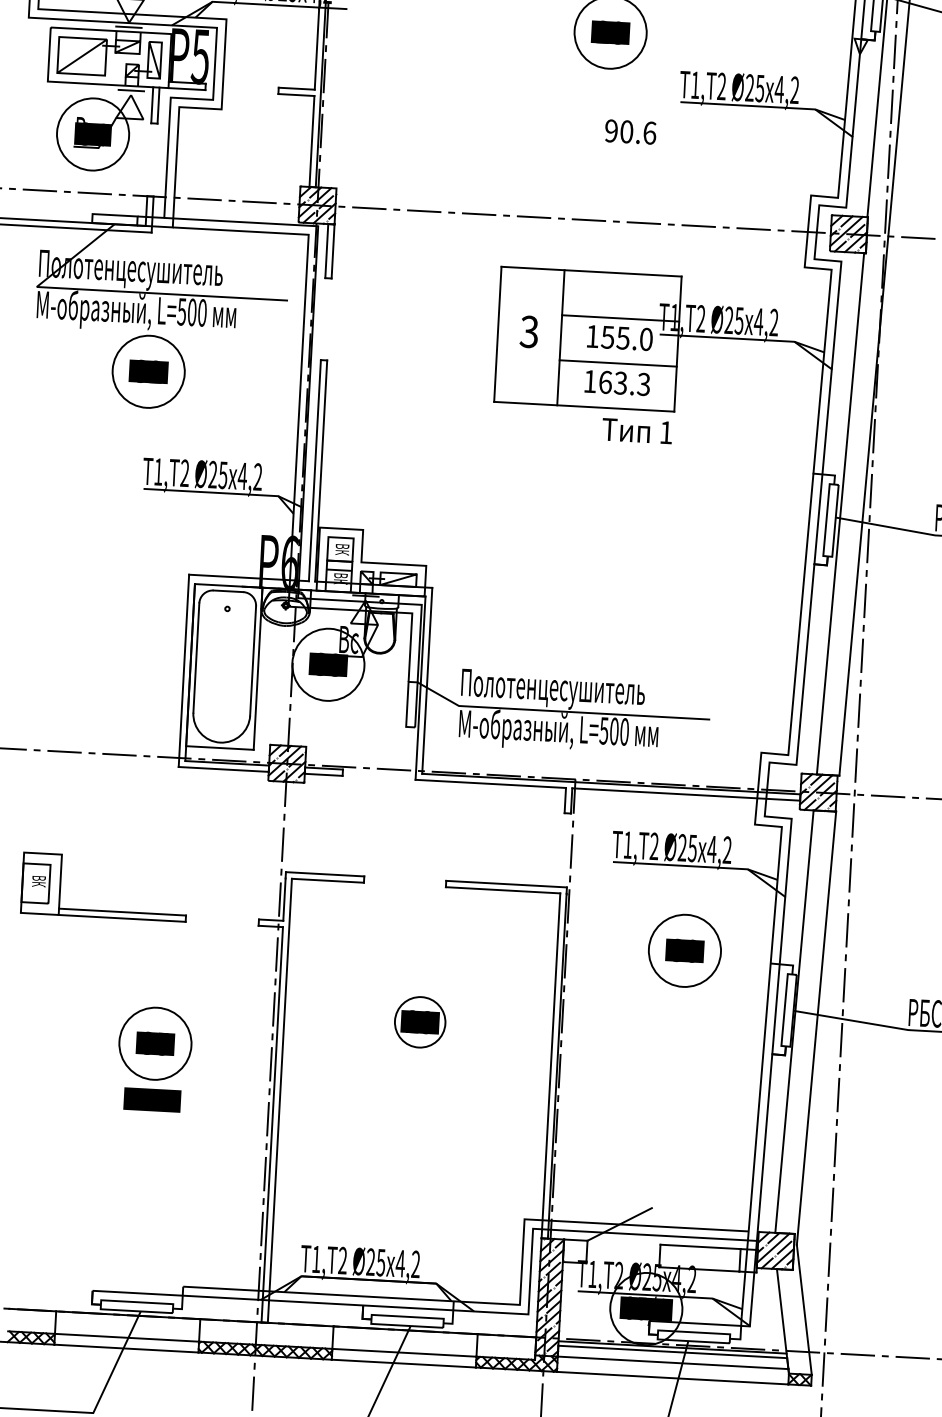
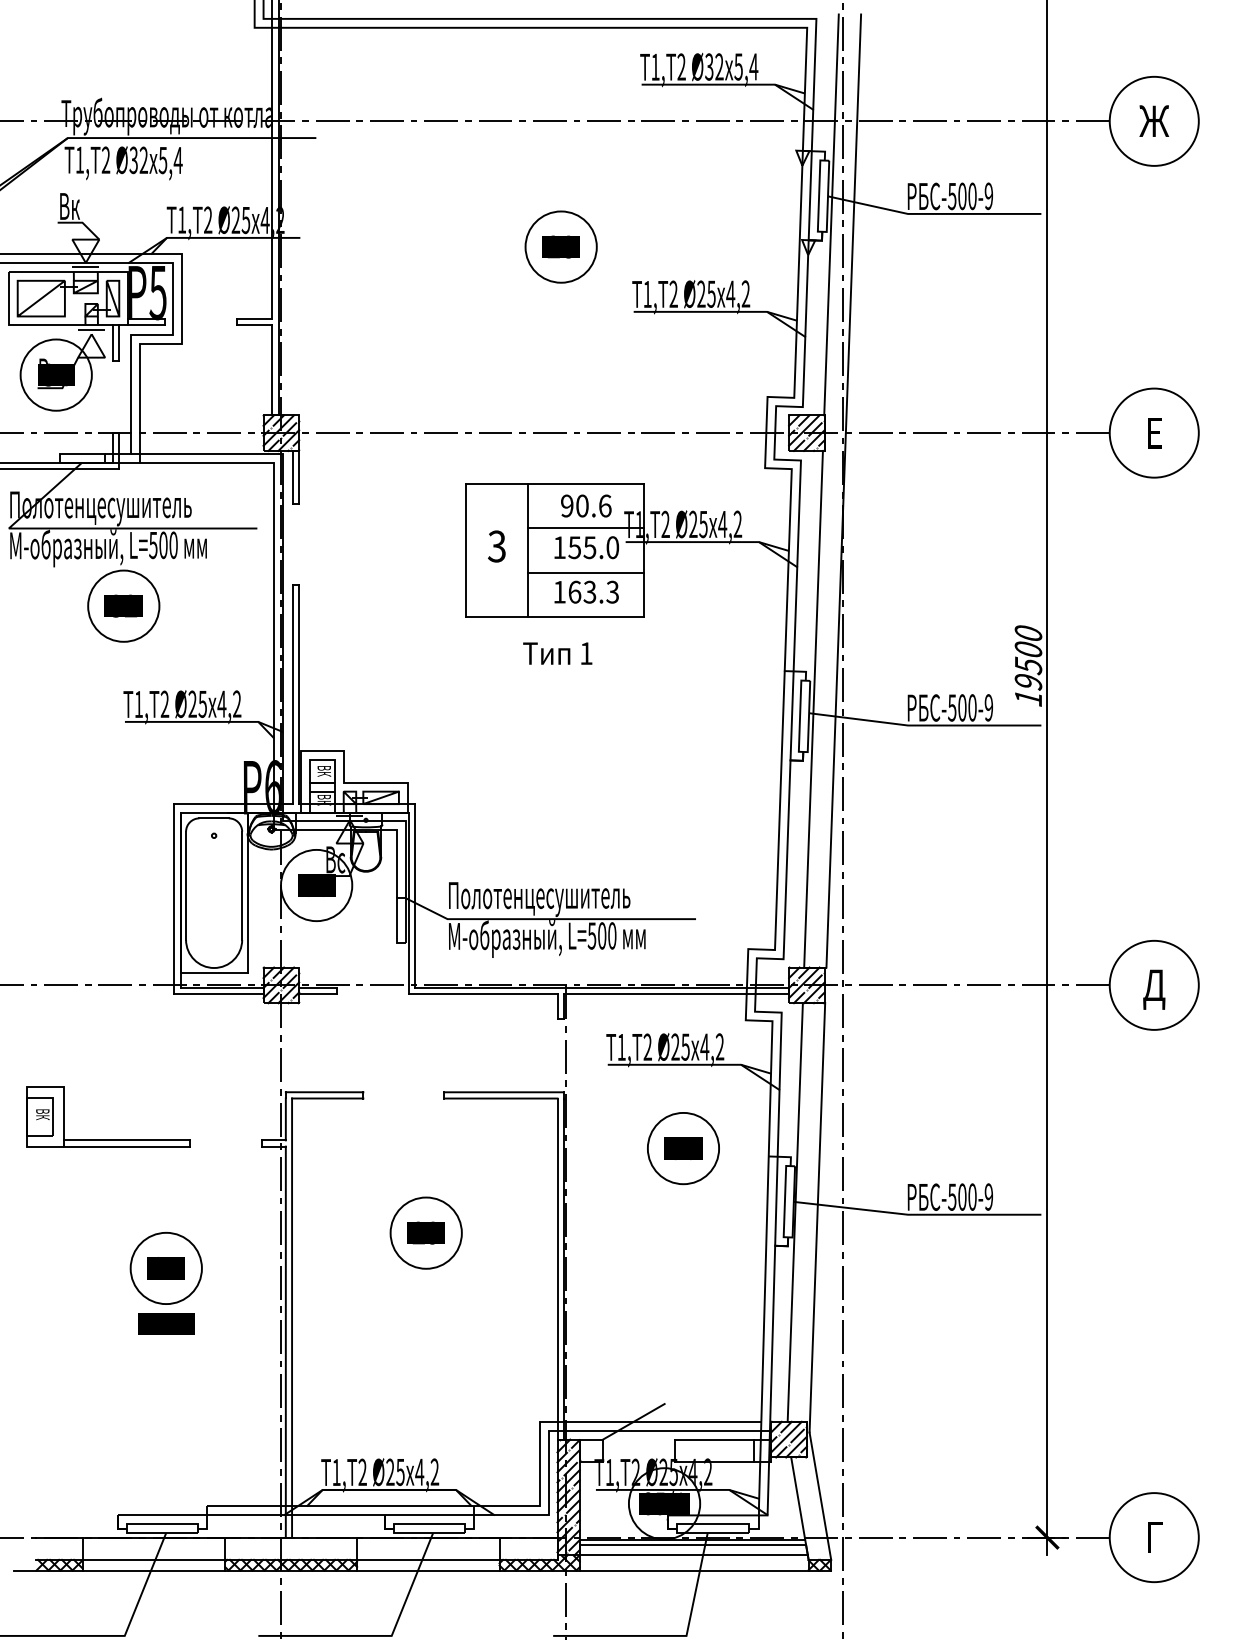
text: (630, 131) -> (586, 505), moved
text: (637, 431) -> (557, 653), moved
circle: (419, 1021) -> (425, 1232), size x1.43

